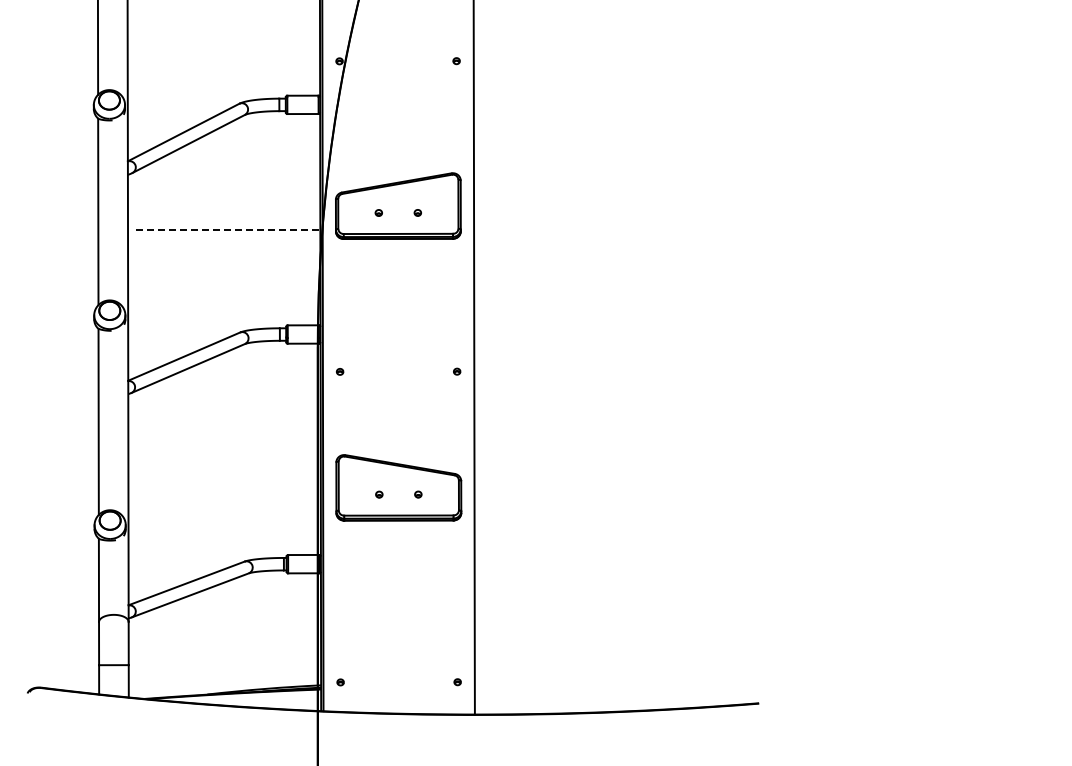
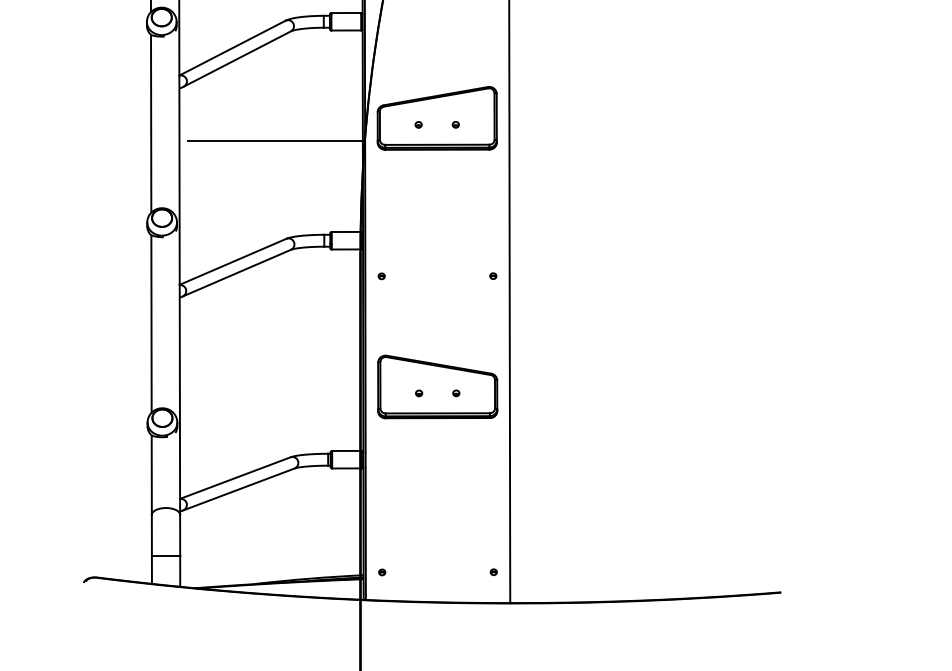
line: (229, 229) -> (276, 140), dashed -> solid

